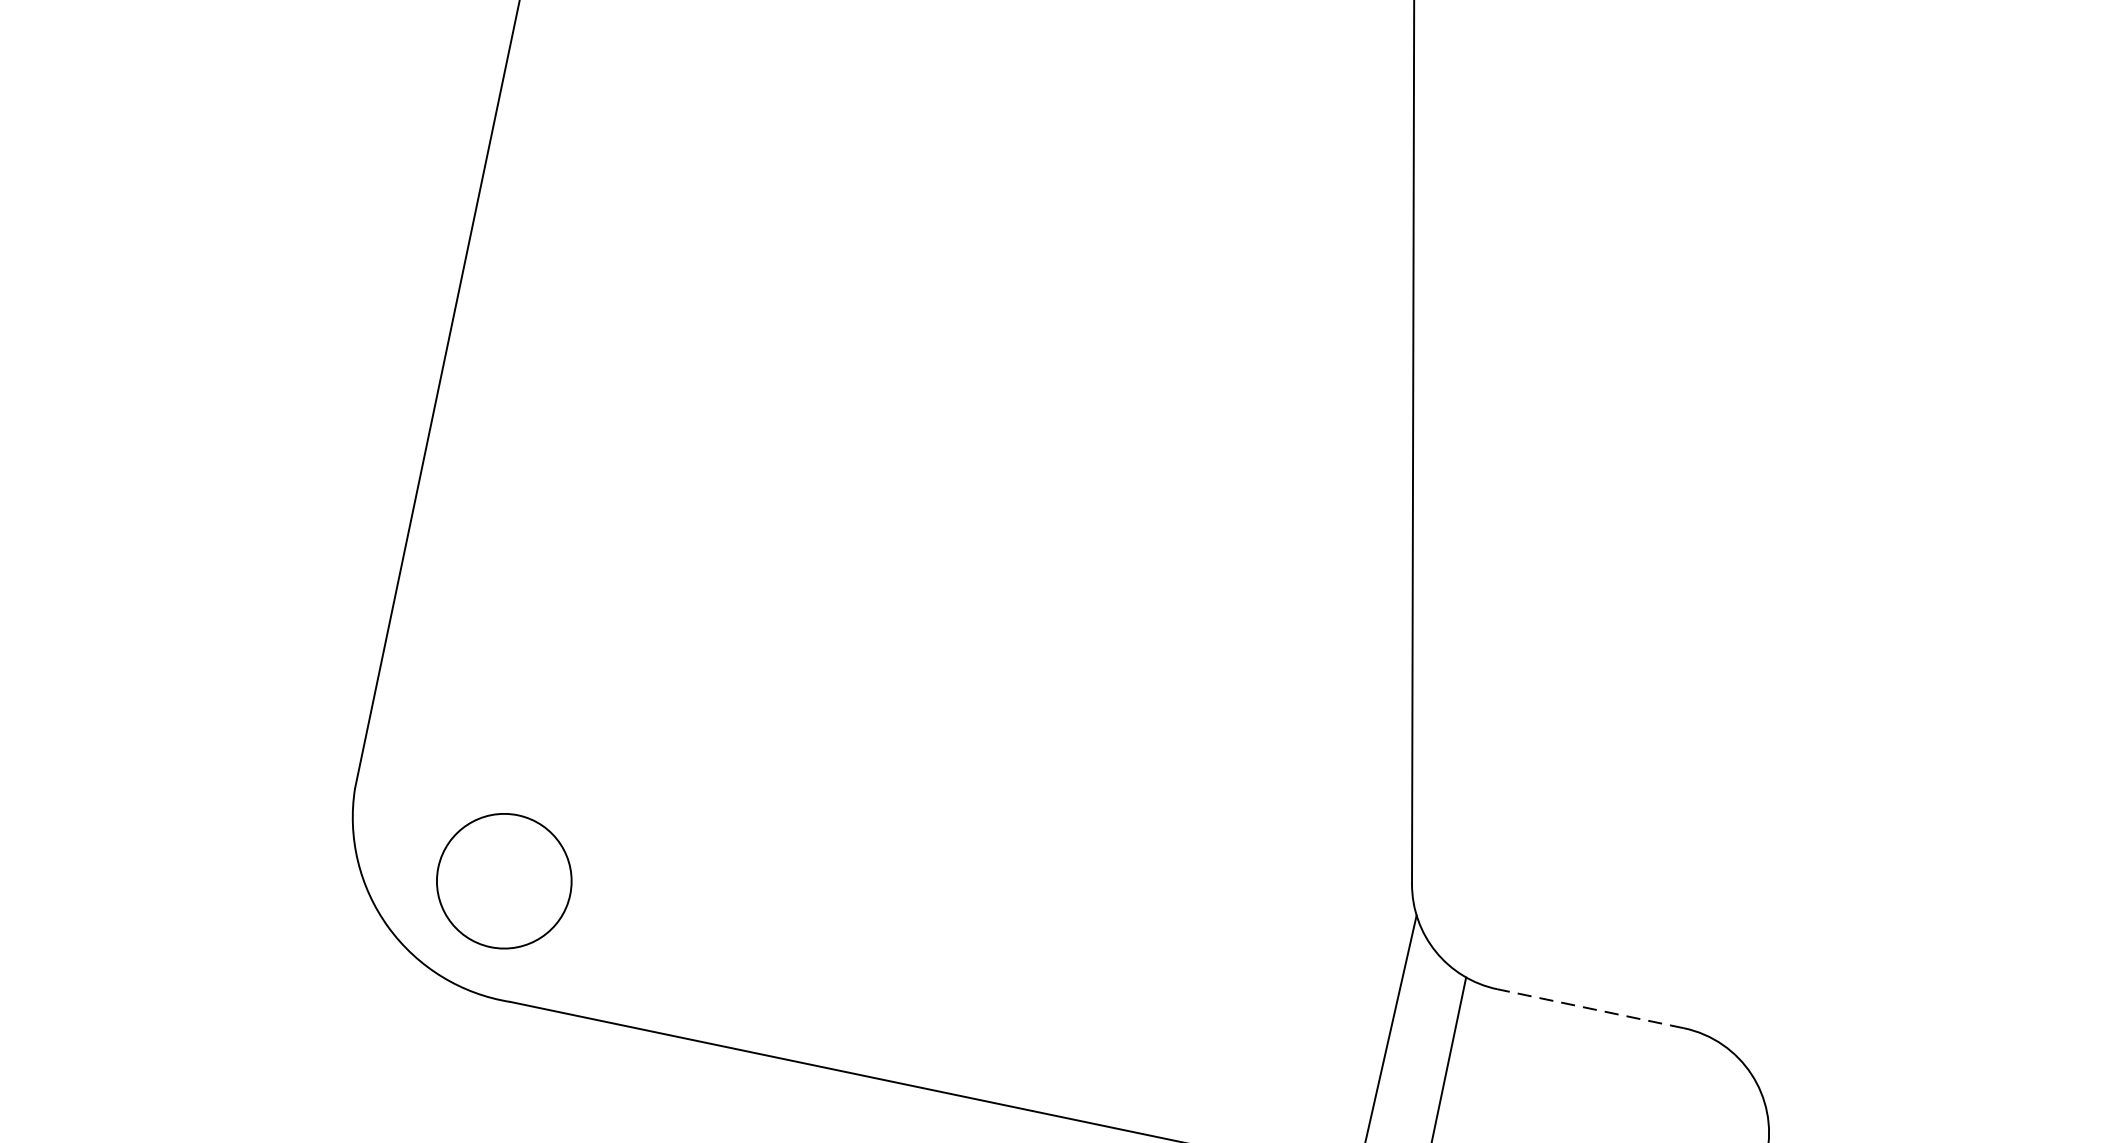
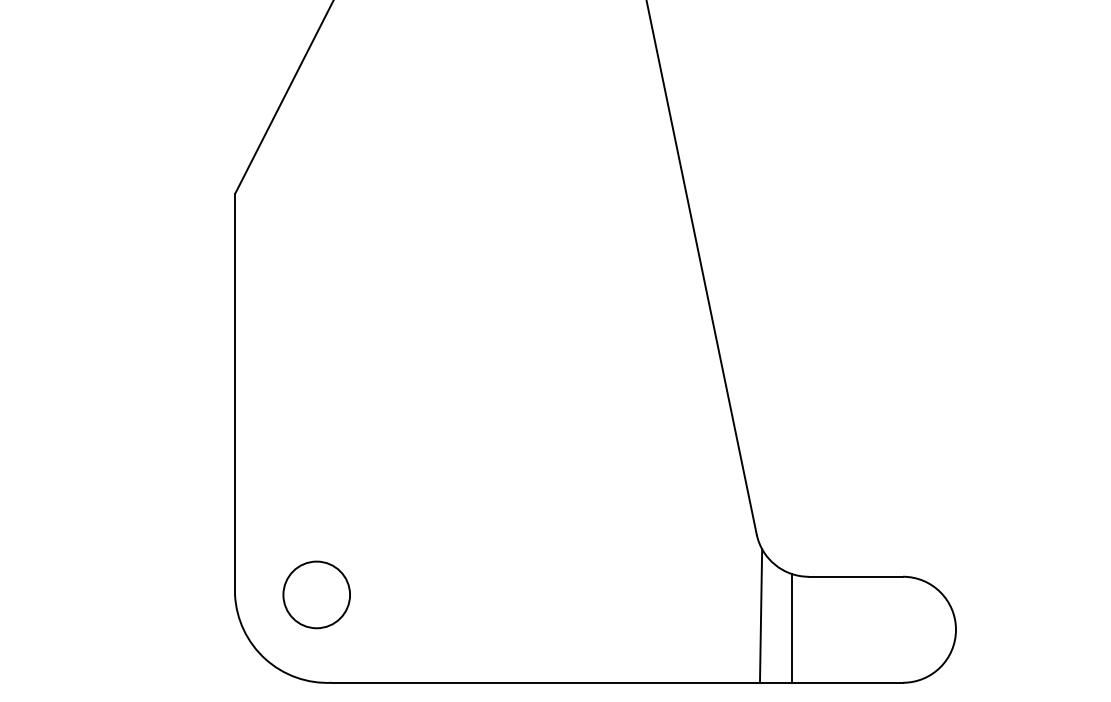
circle: (503, 880) -> (316, 594), moved
line: (1590, 1008) -> (855, 576), dashed -> solid

